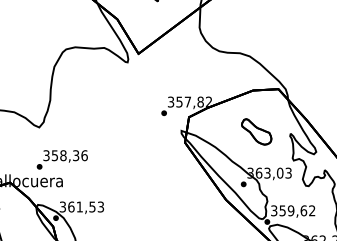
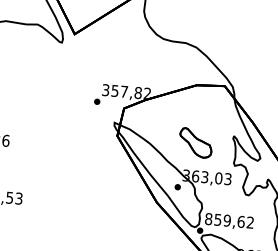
part: (256, 131) -> (195, 142), moved
text: (274, 210) -> (209, 218), 359,62 -> 859,62

